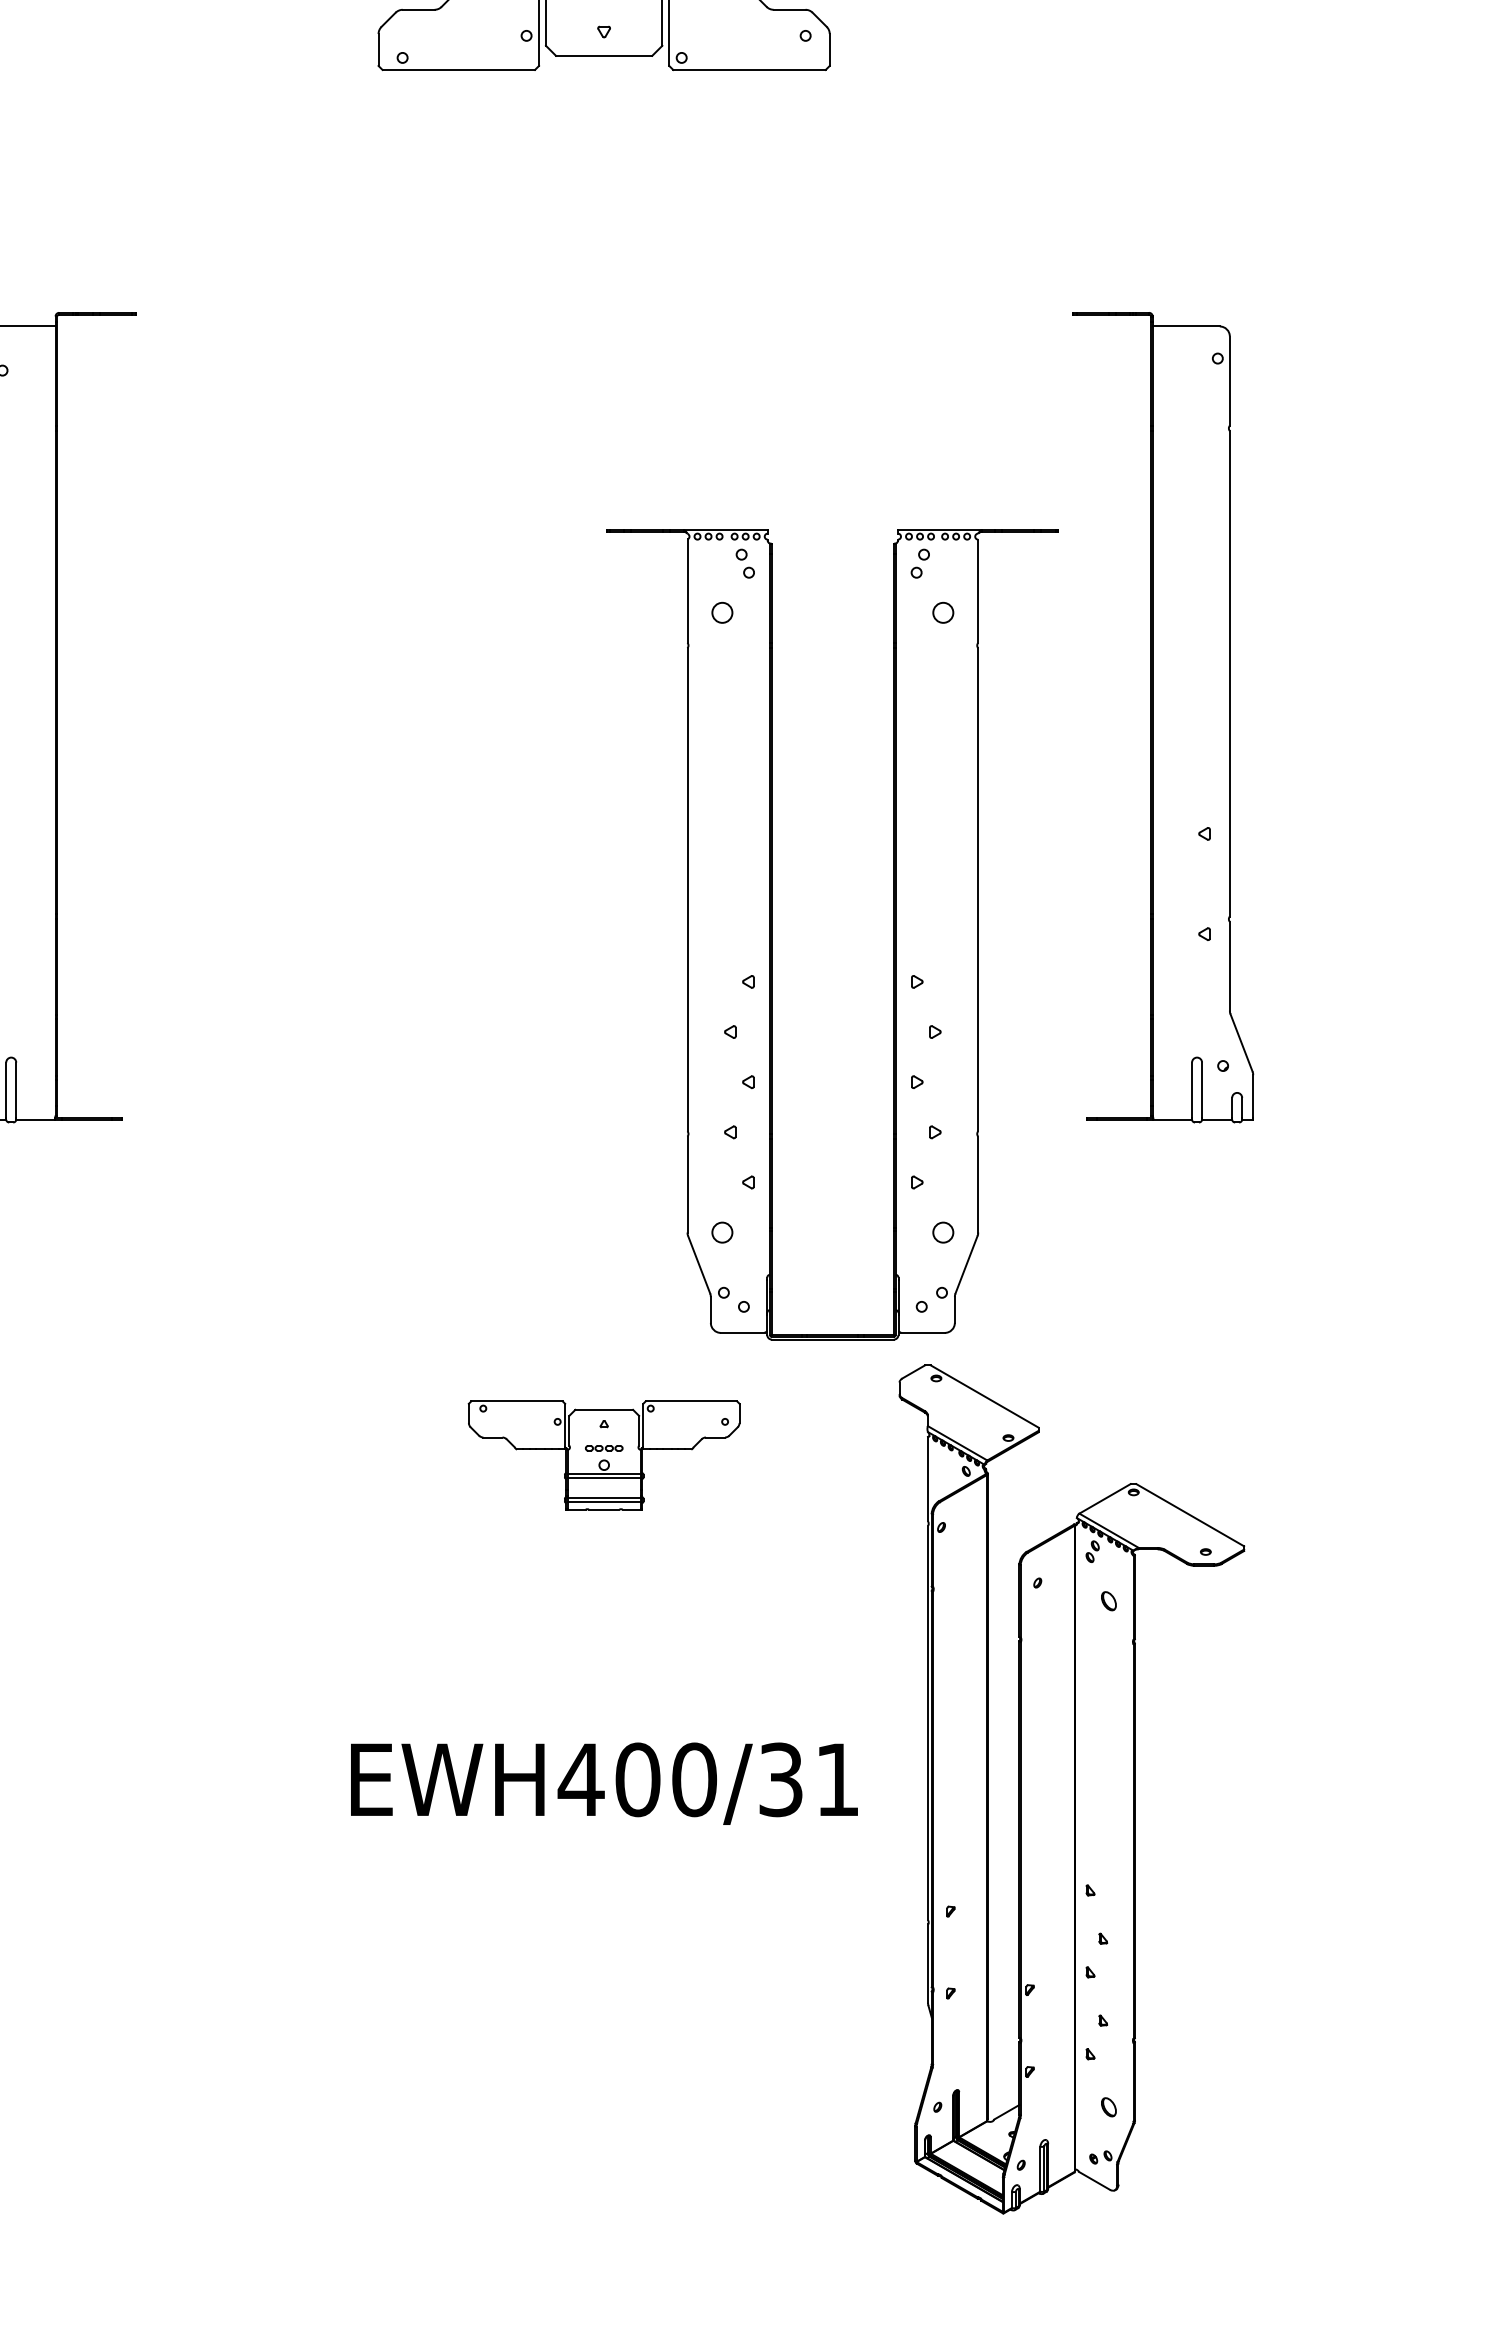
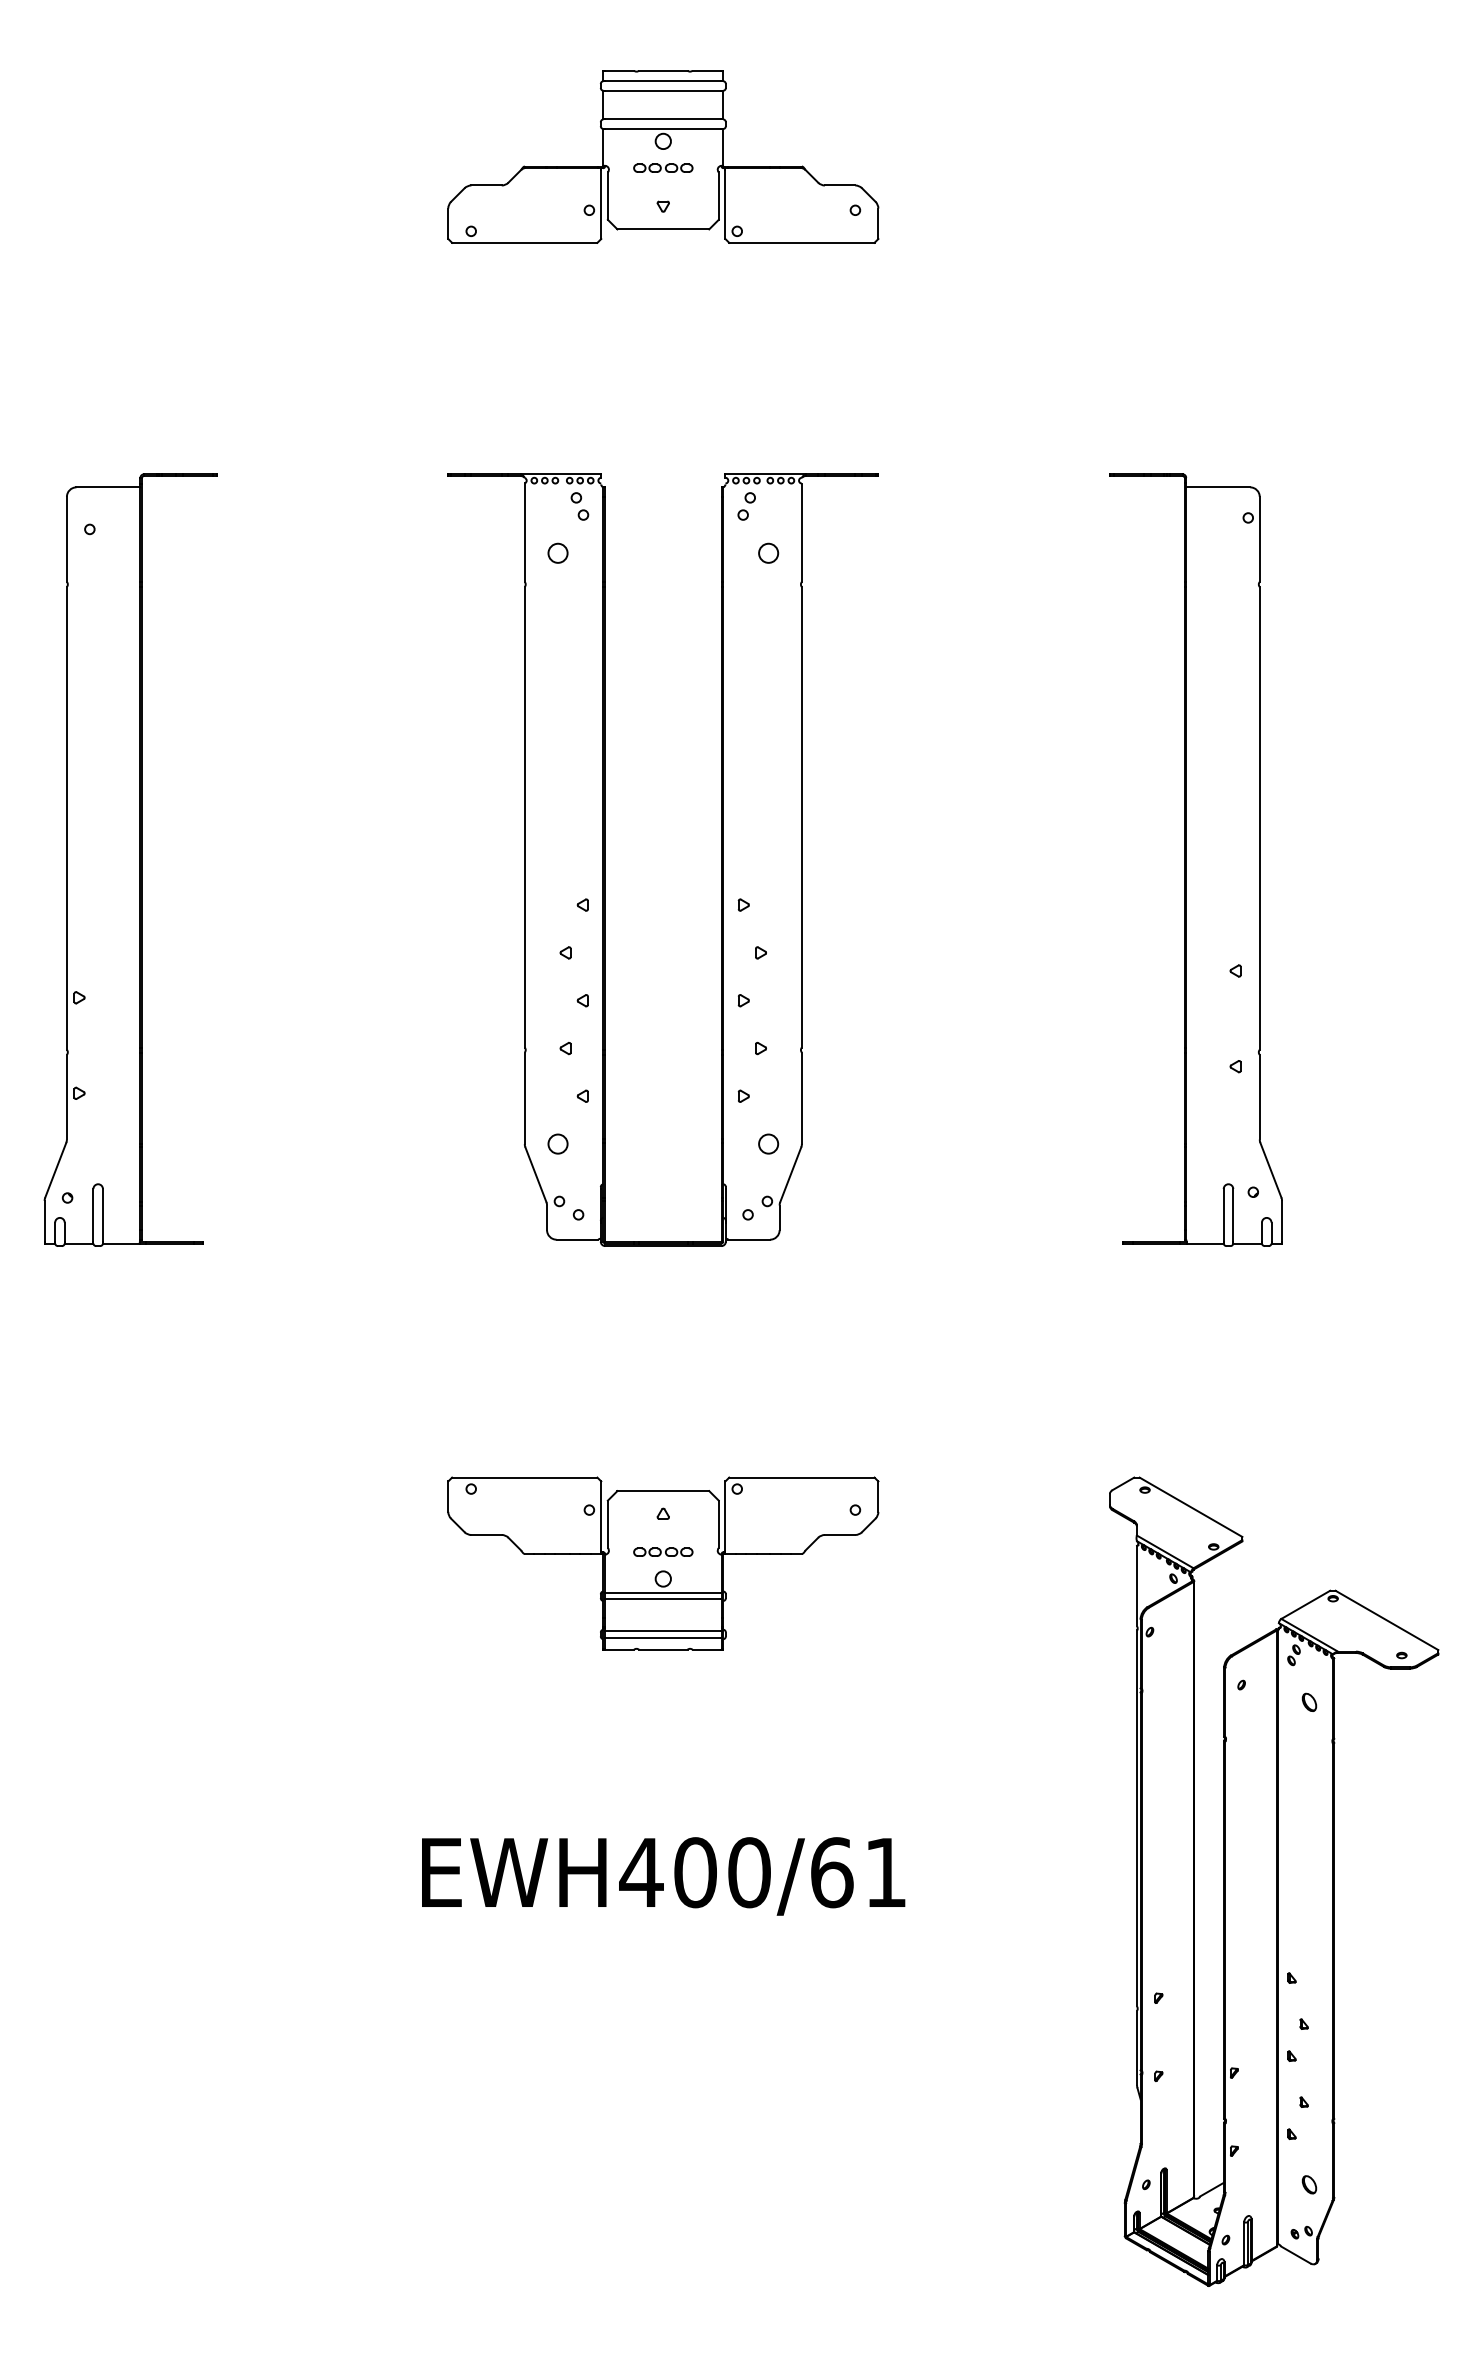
part: (772, 934) -> (605, 859), moved
part: (604, 1455) -> (663, 1563), size x1.67
text: (781, 1779) -> (832, 1872), EWH400/31 -> EWH400/61
part: (1072, 1789) -> (1274, 1881), moved

